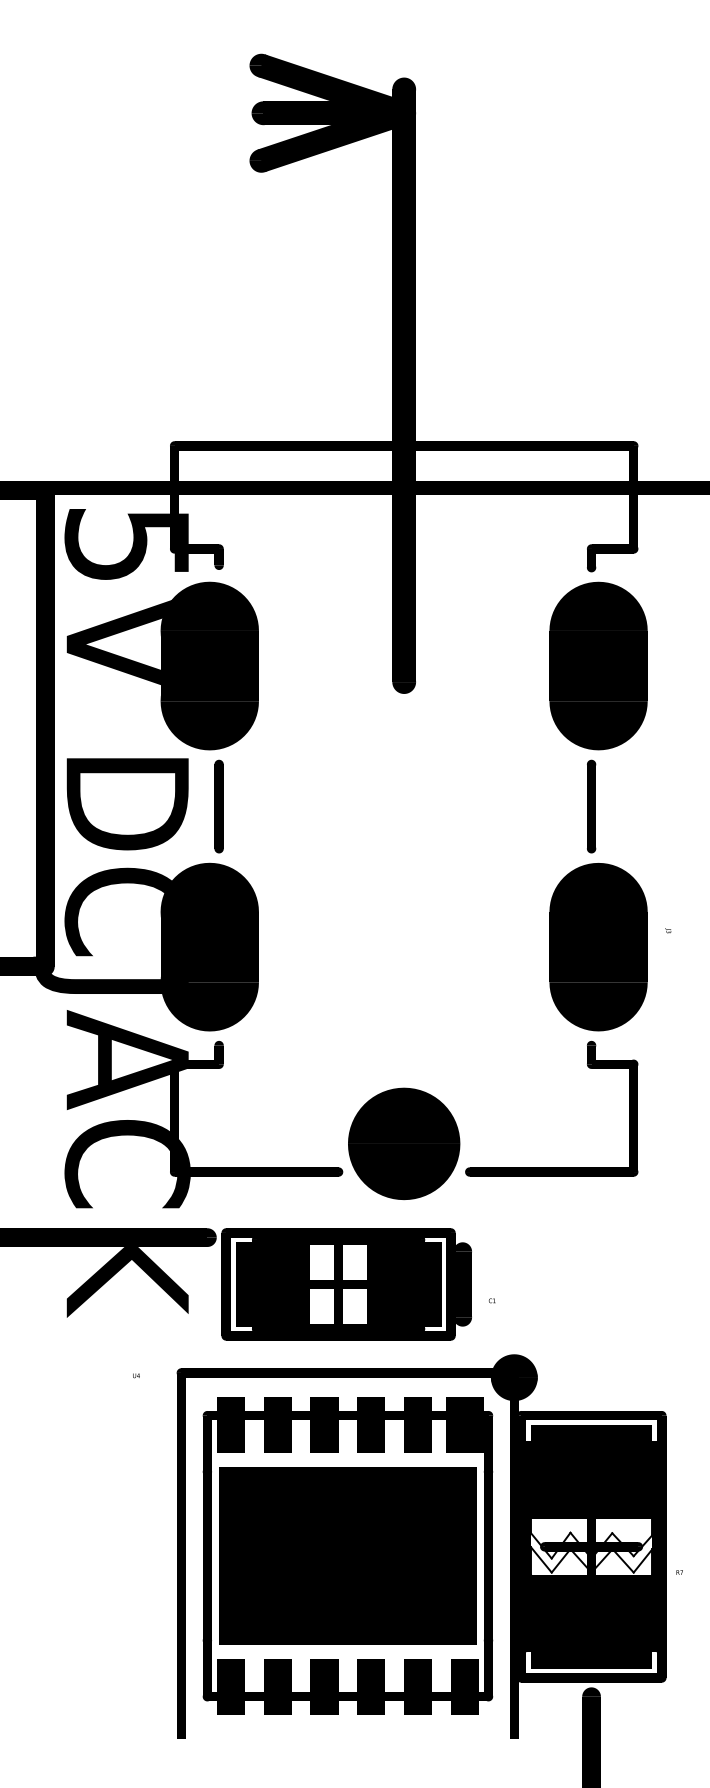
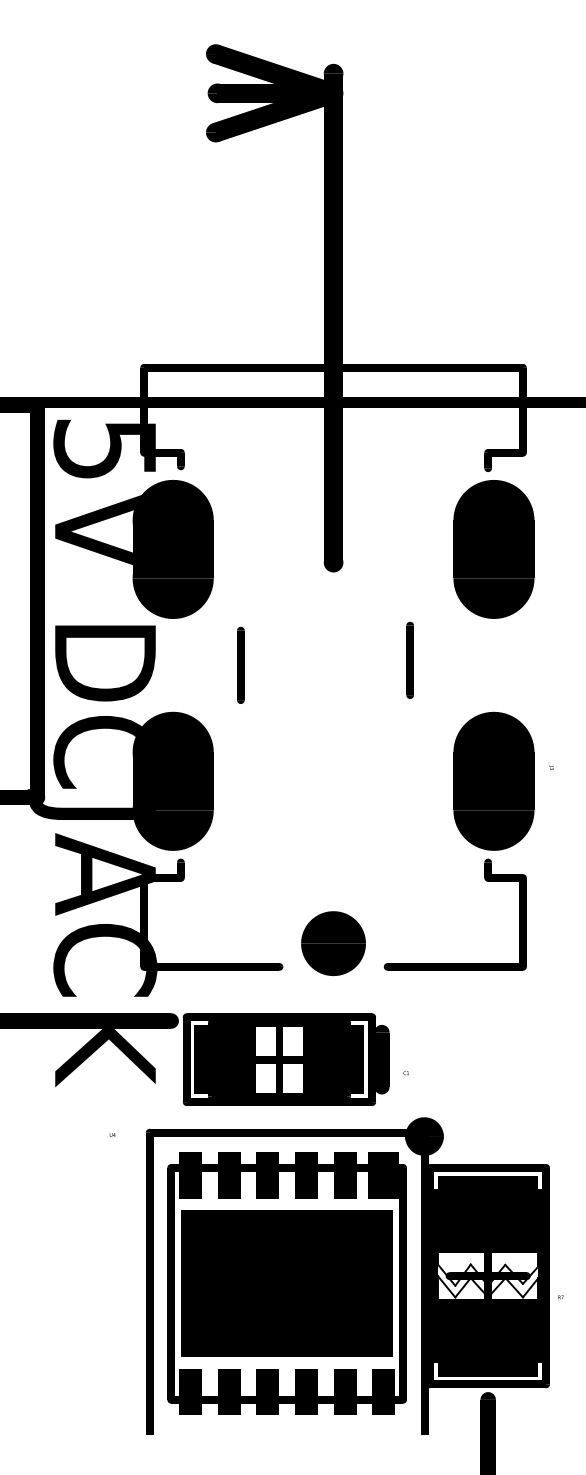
part: (218, 805) -> (240, 664), moved
part: (590, 805) -> (409, 659), moved
part: (404, 1143) -> (333, 943), size x0.7

